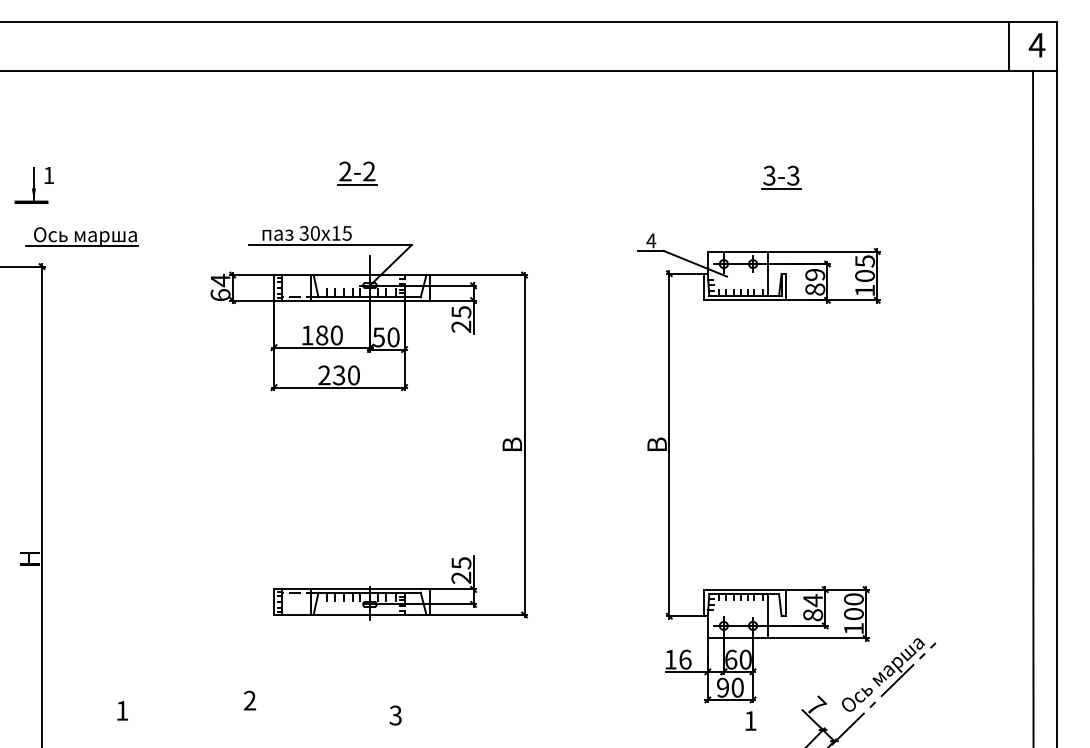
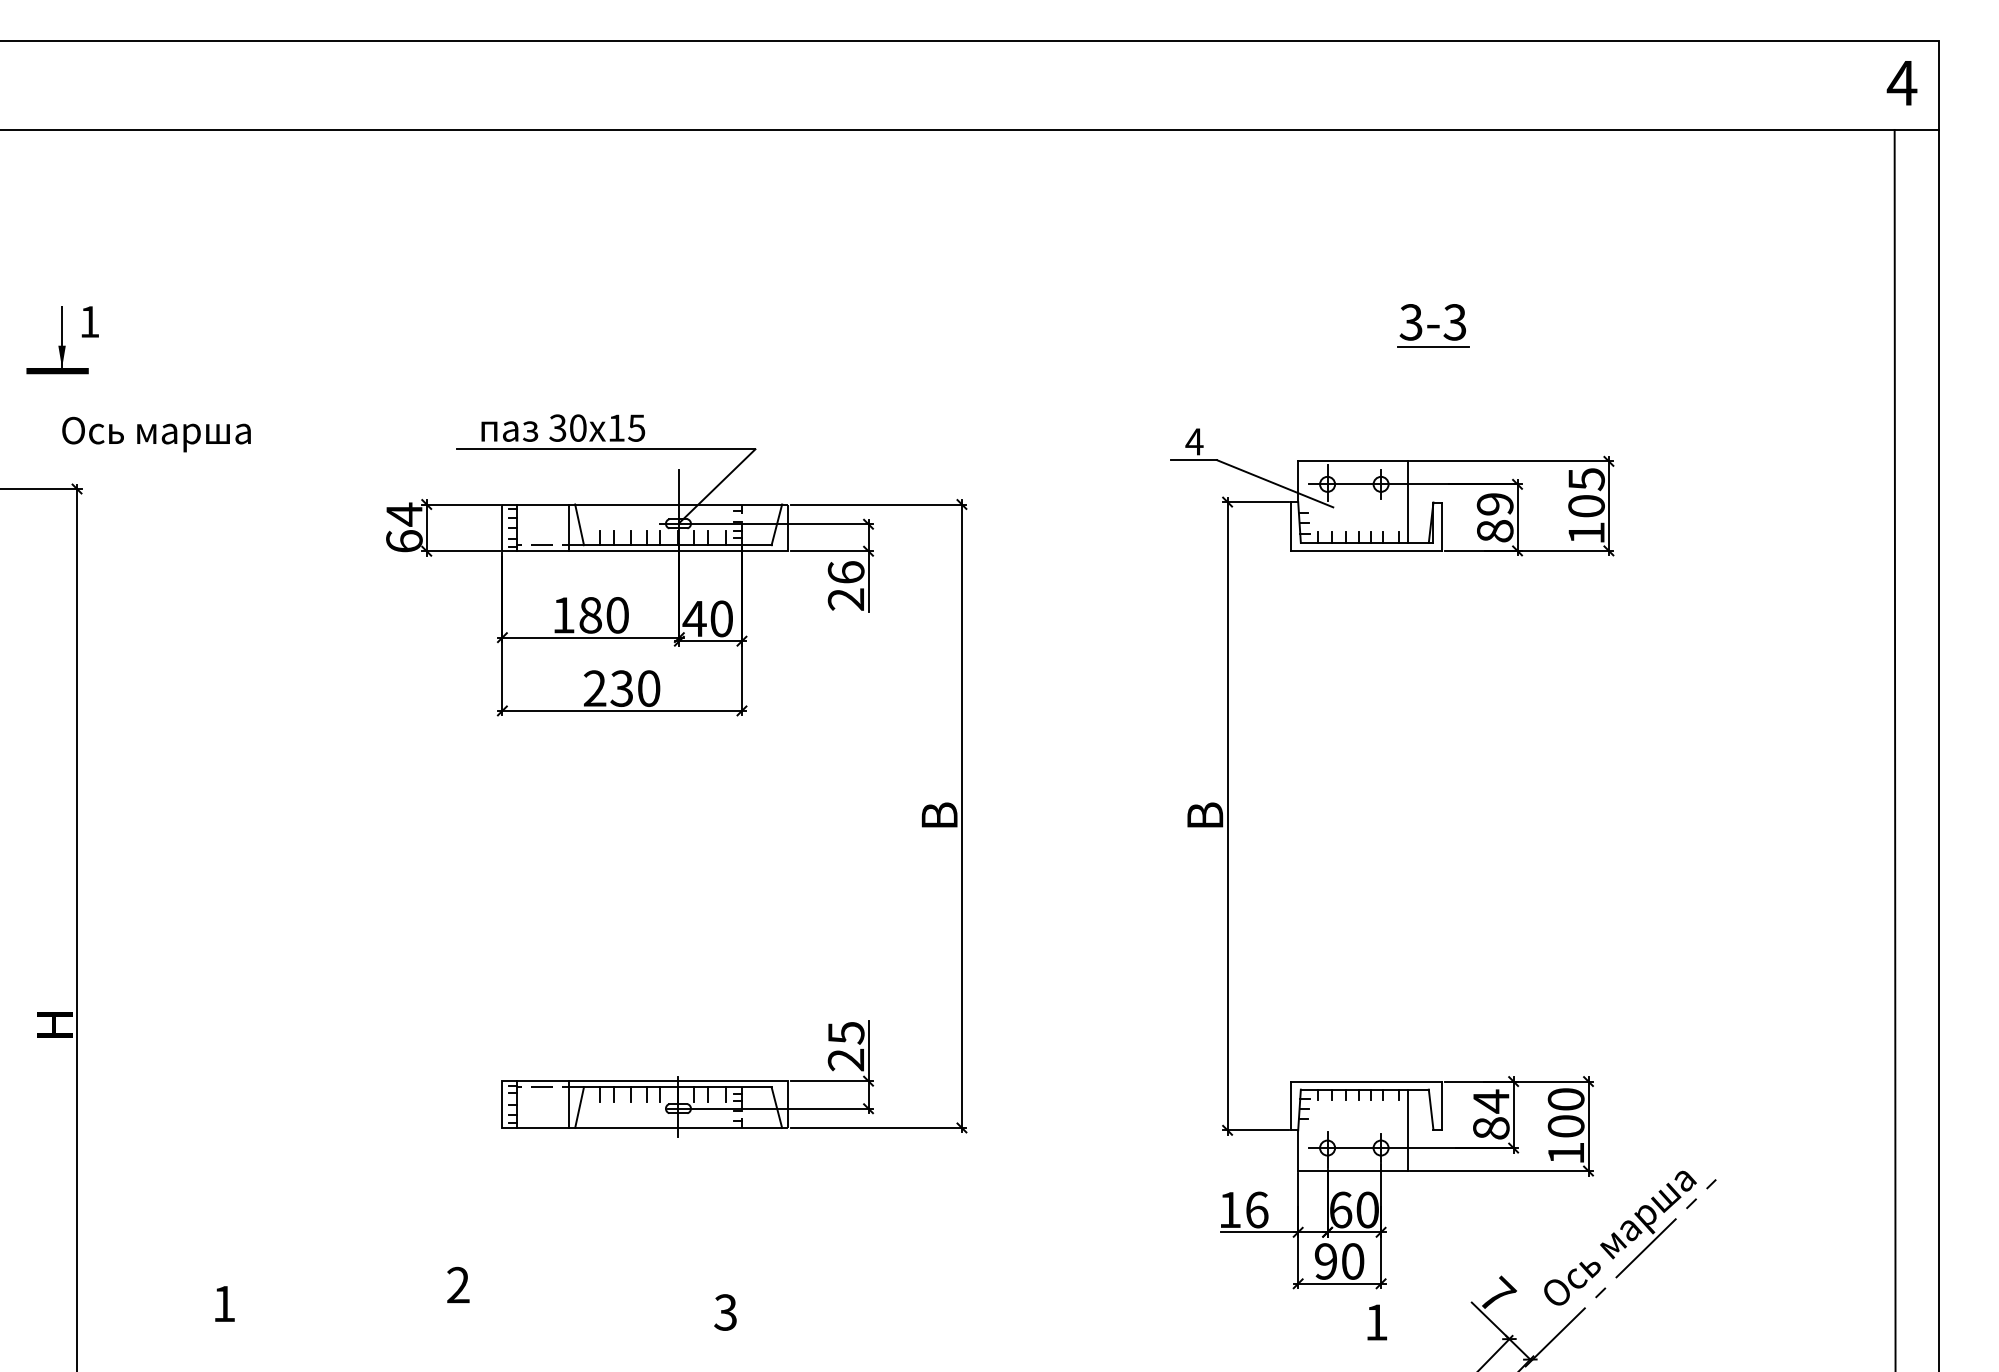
line: (1008, 46) -> (1849, 85), removed
part: (357, 173) -> (655, 318), removed
line: (82, 245) -> (151, 450), removed
text: (461, 312) -> (846, 573), 25 -> 26
text: (378, 337) -> (694, 619), 50 -> 40

